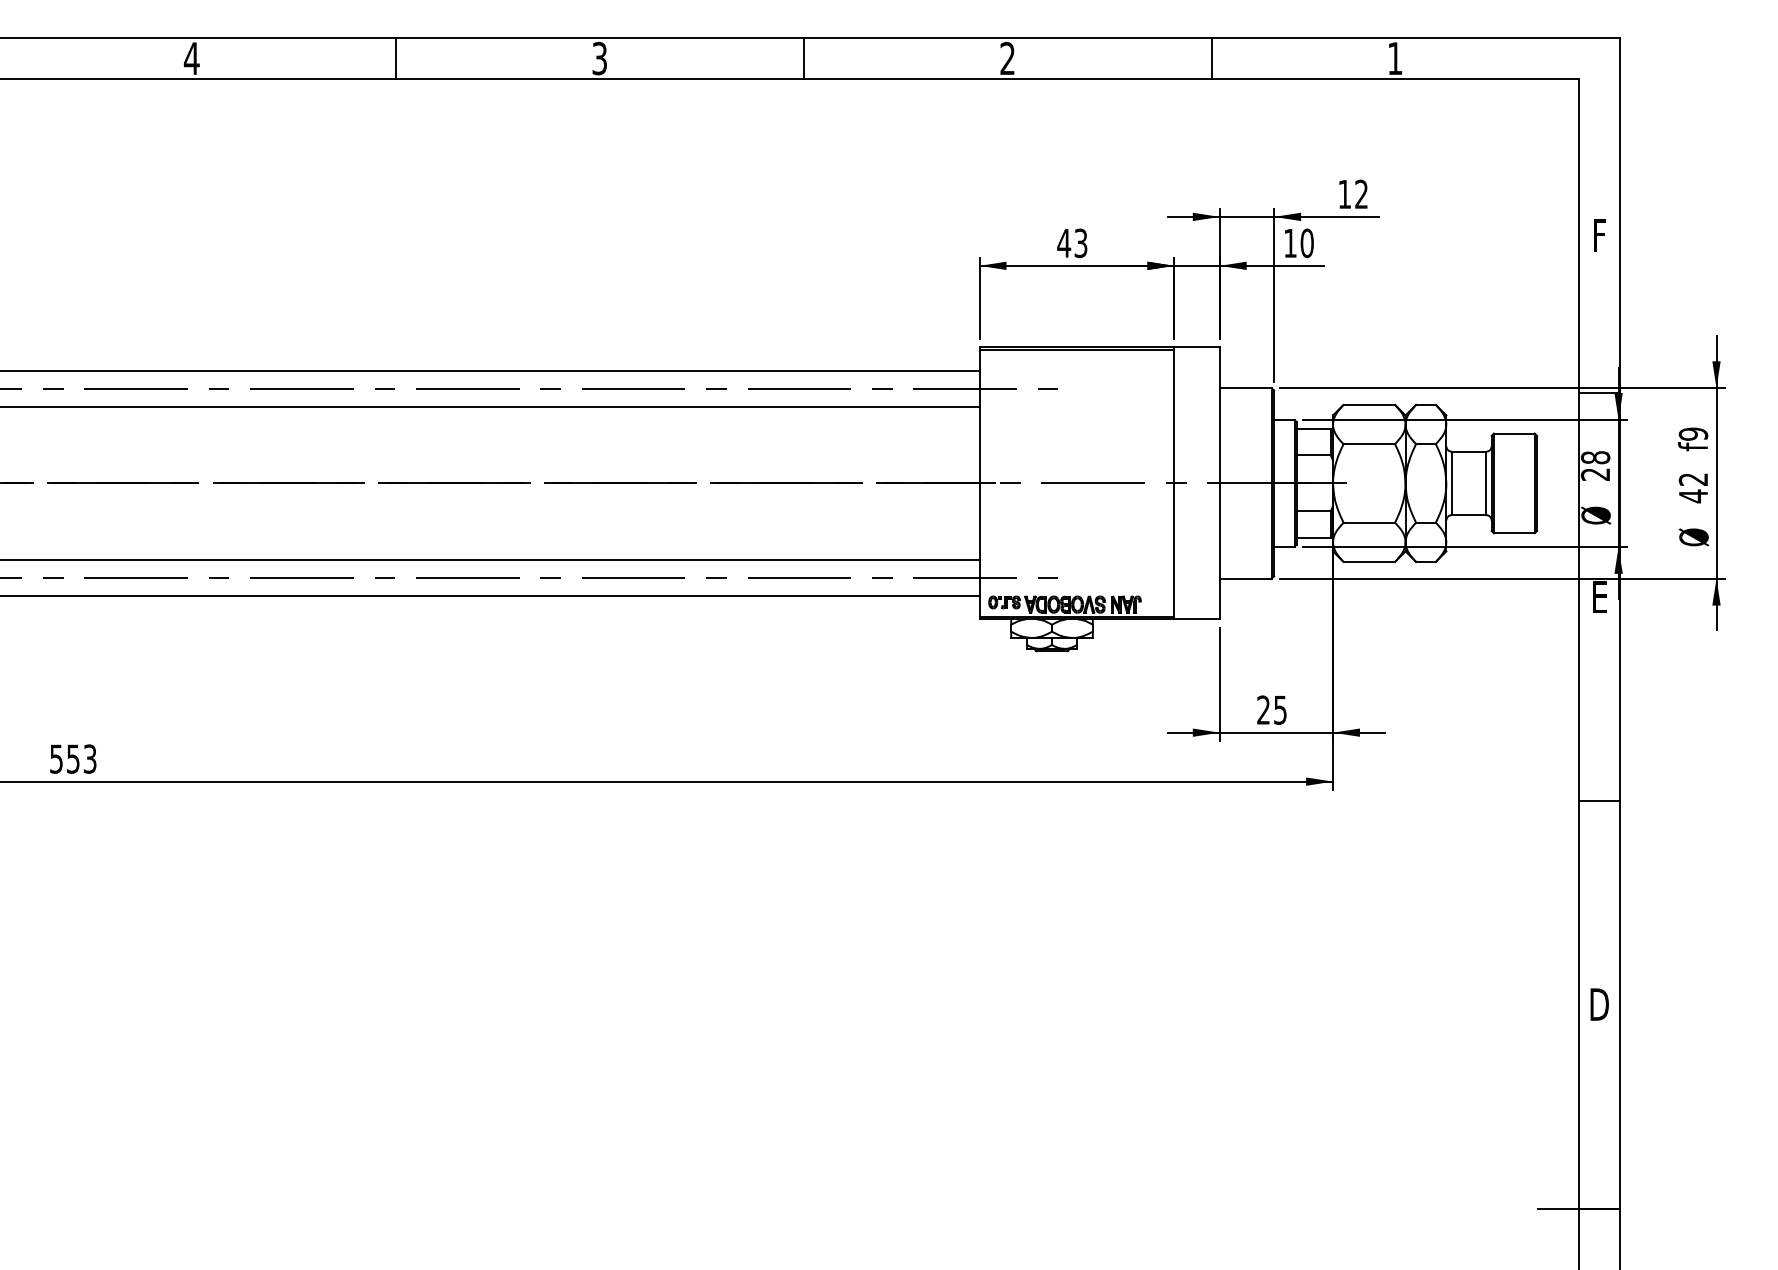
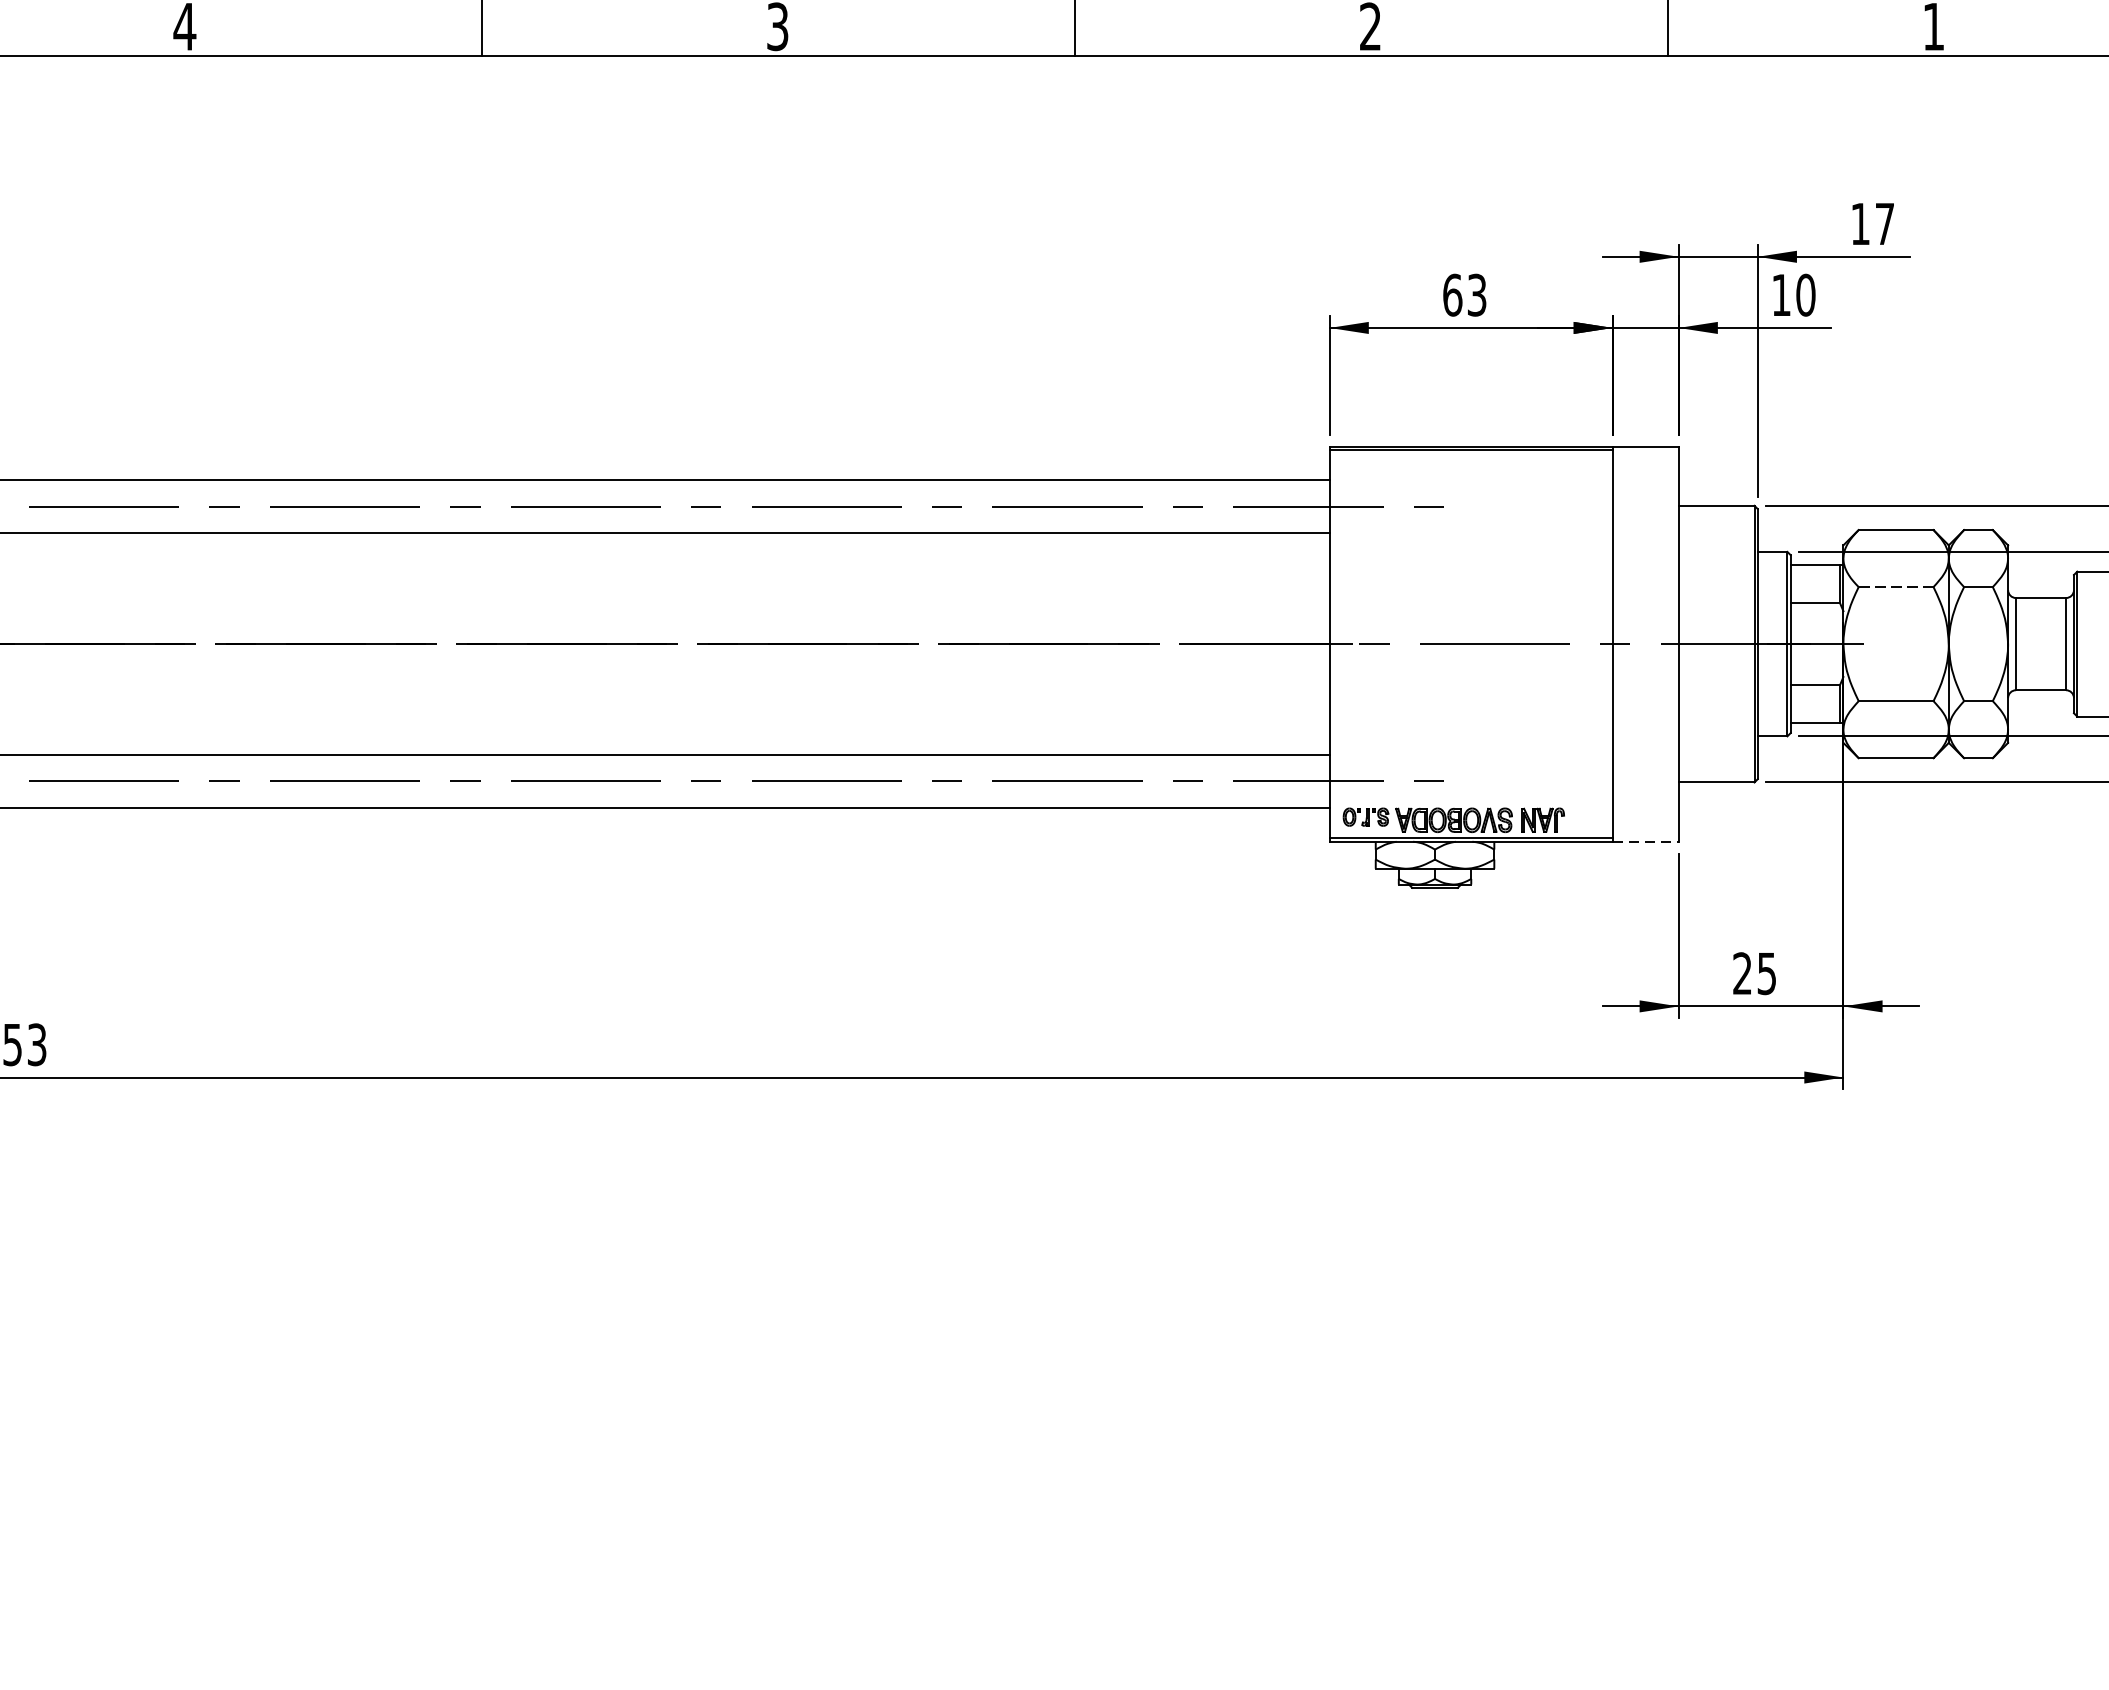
text: (1361, 193) -> (1884, 222), 12 -> 17
text: (1064, 243) -> (1453, 295), 43 -> 63
line: (1369, 444) -> (1896, 587), solid -> dashed
line: (1197, 619) -> (1646, 841), solid -> dashed

